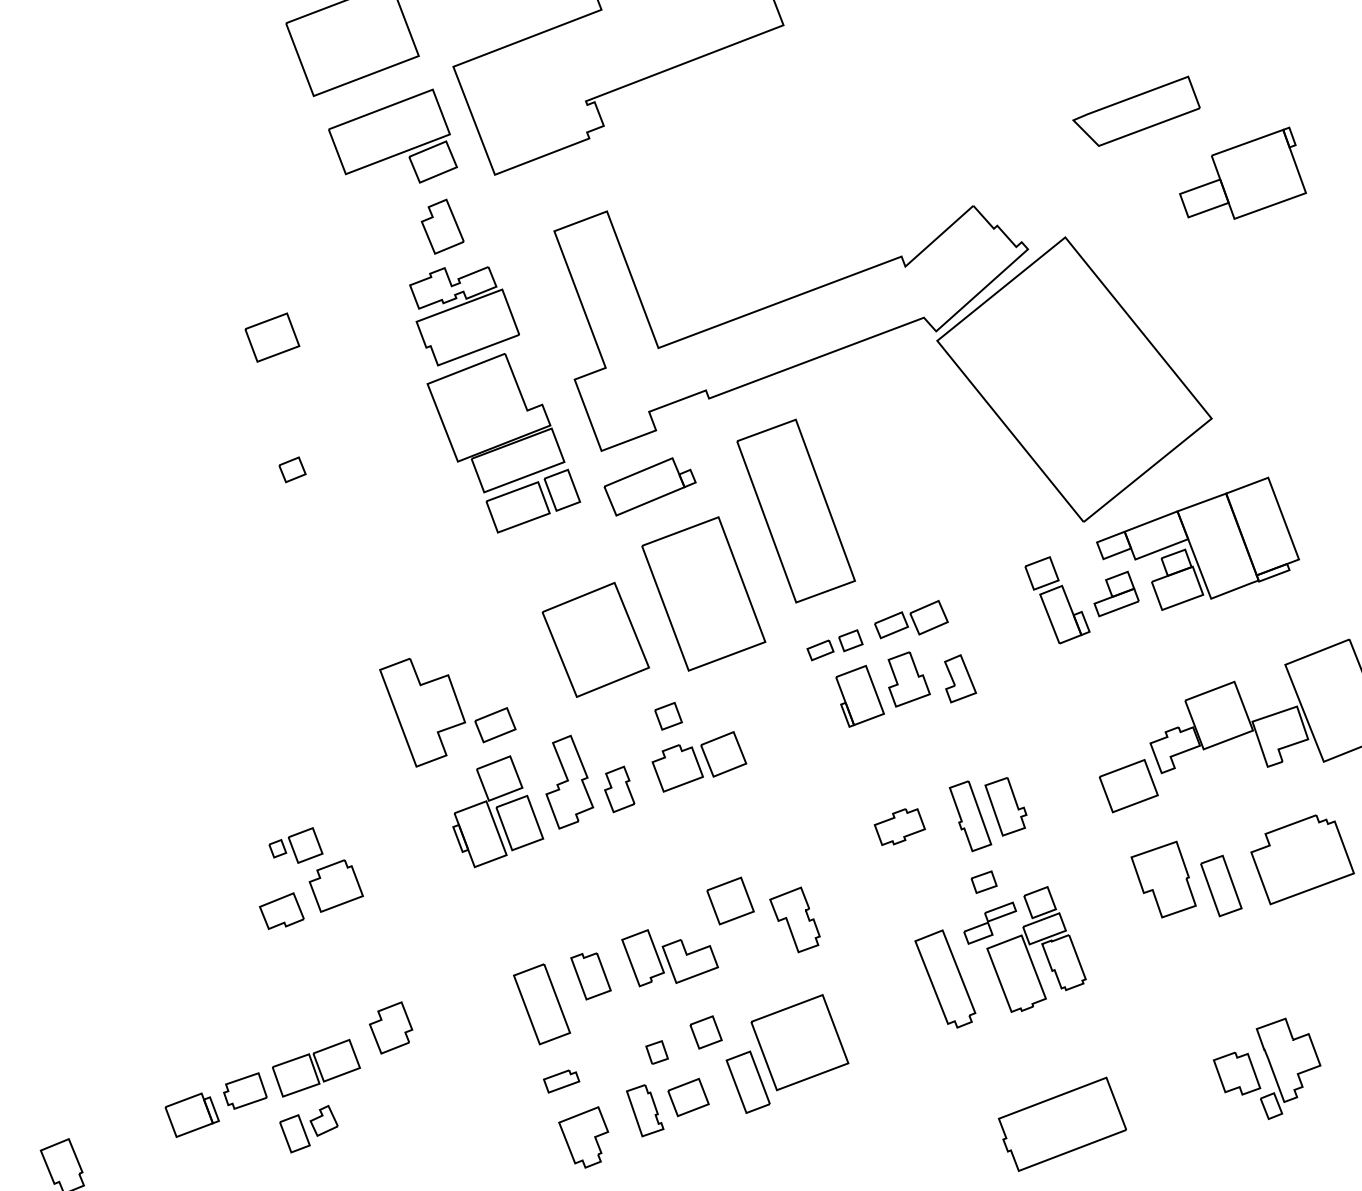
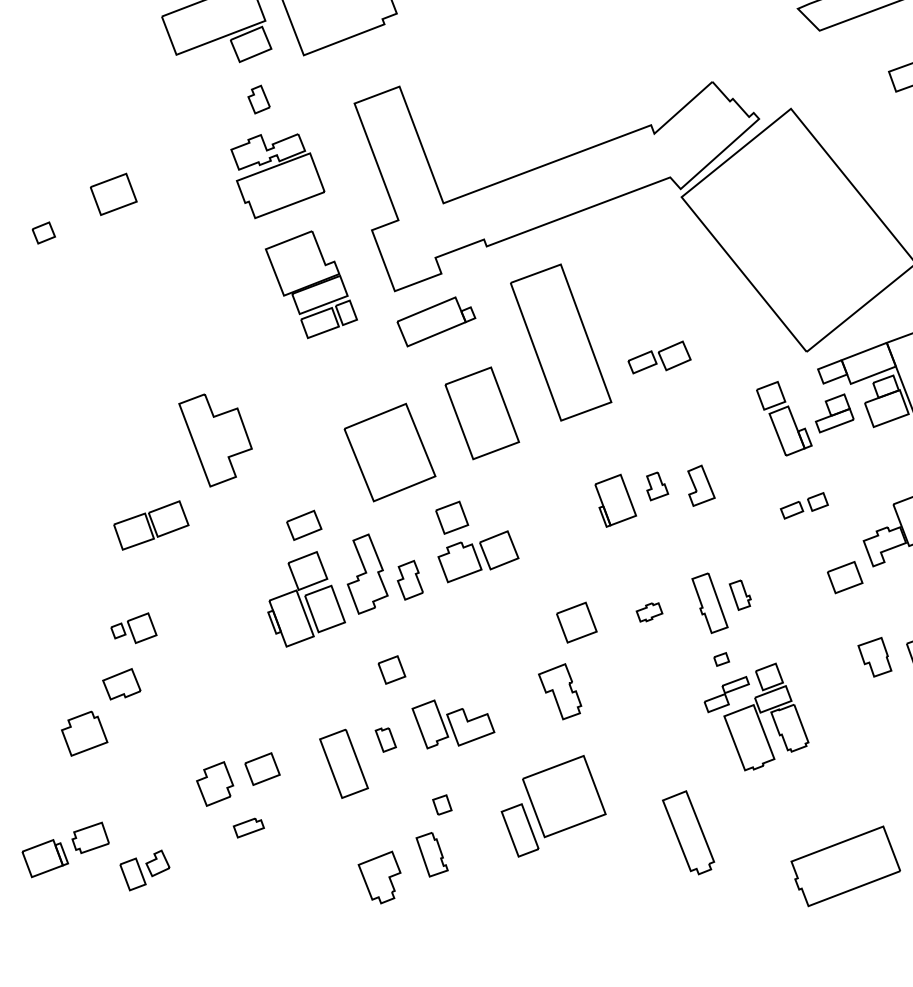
part: (442, 226) -> (259, 99), size x0.6
part: (503, 443) -> (311, 284), size x0.7
part: (292, 469) -> (43, 232), moved
part: (703, 593) -> (481, 412), size x0.7
part: (911, 619) -> (659, 357), moved
part: (834, 645) -> (803, 506), moved
part: (908, 679) -> (657, 486), size x0.6
part: (422, 712) -> (215, 440), moved
part: (668, 716) -> (452, 518), size x1.4
part: (1128, 786) -> (844, 577), size x0.7
part: (1005, 806) -> (739, 594), size x0.6
part: (899, 826) -> (649, 611), size x0.6
part: (1163, 879) -> (874, 657), size x0.6
part: (983, 881) -> (721, 658), size x0.7
part: (335, 885) -> (83, 733), moved
part: (730, 900) -> (576, 622), moved
part: (590, 976) -> (385, 740), size x0.6
part: (945, 978) -> (688, 832), moved
part: (705, 1032) -> (391, 670), moved
part: (316, 1067) -> (151, 524), moved
part: (561, 1081) -> (248, 828), moved
part: (688, 1097) -> (262, 769), moved
part: (1062, 1123) -> (845, 865), moved

